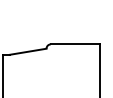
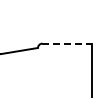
line: (75, 44) -> (67, 43), solid -> dashed

